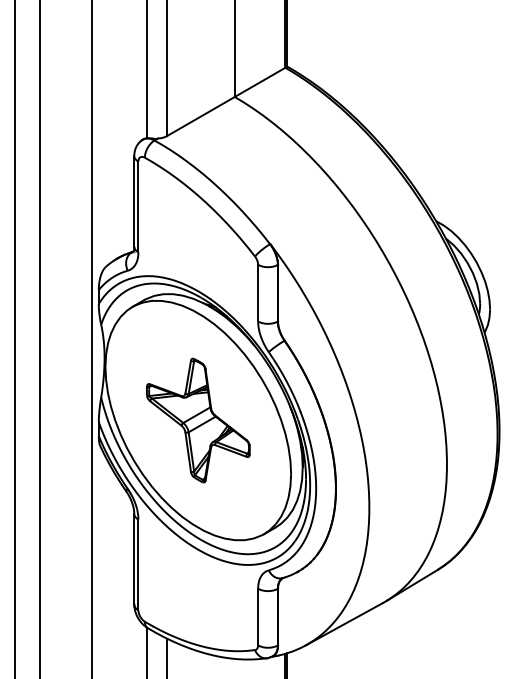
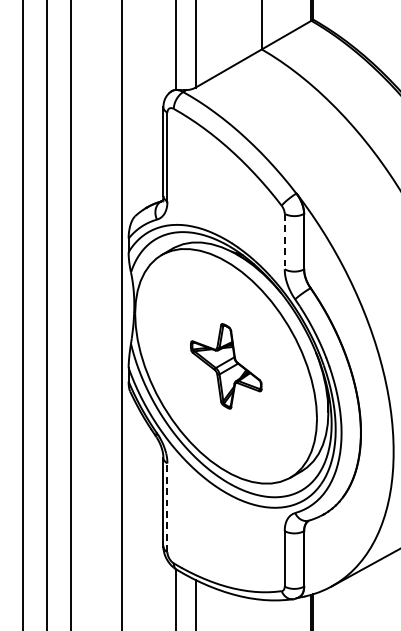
line: (258, 293) -> (285, 241), solid -> dashed
part: (198, 420) -> (226, 366), size x0.7
line: (138, 564) -> (167, 507), solid -> dashed

